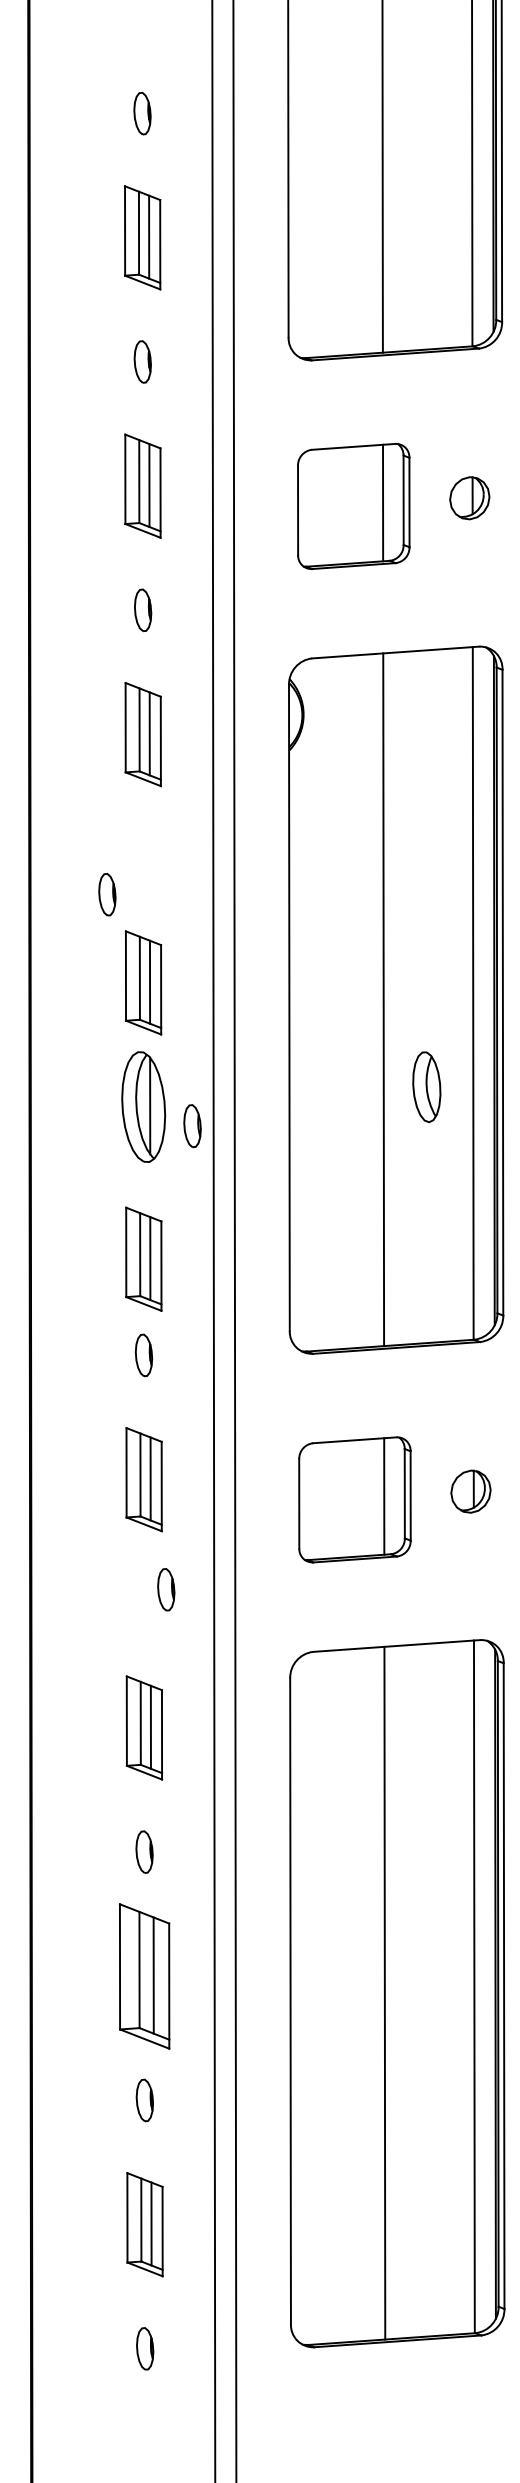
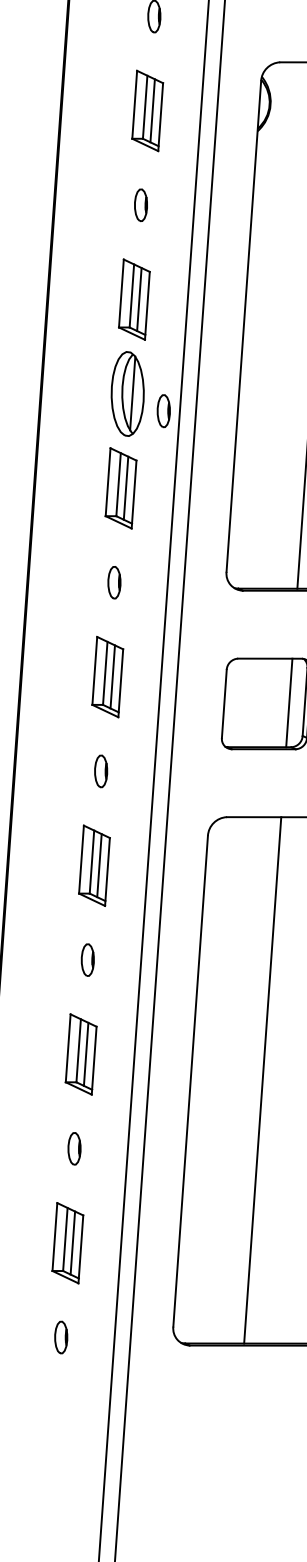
part: (107, 894) -> (141, 205), moved
part: (143, 1258) -> (120, 487), moved
part: (166, 1589) -> (101, 771), moved
part: (144, 1975) -> (81, 1053), size x0.71

